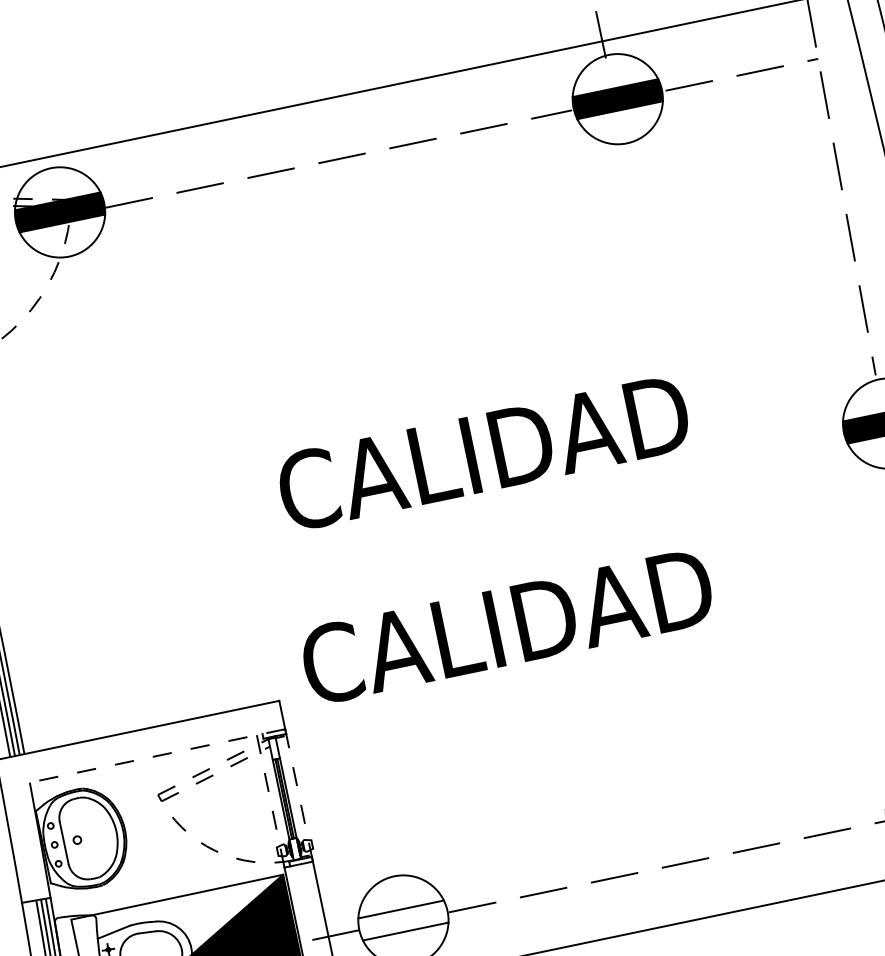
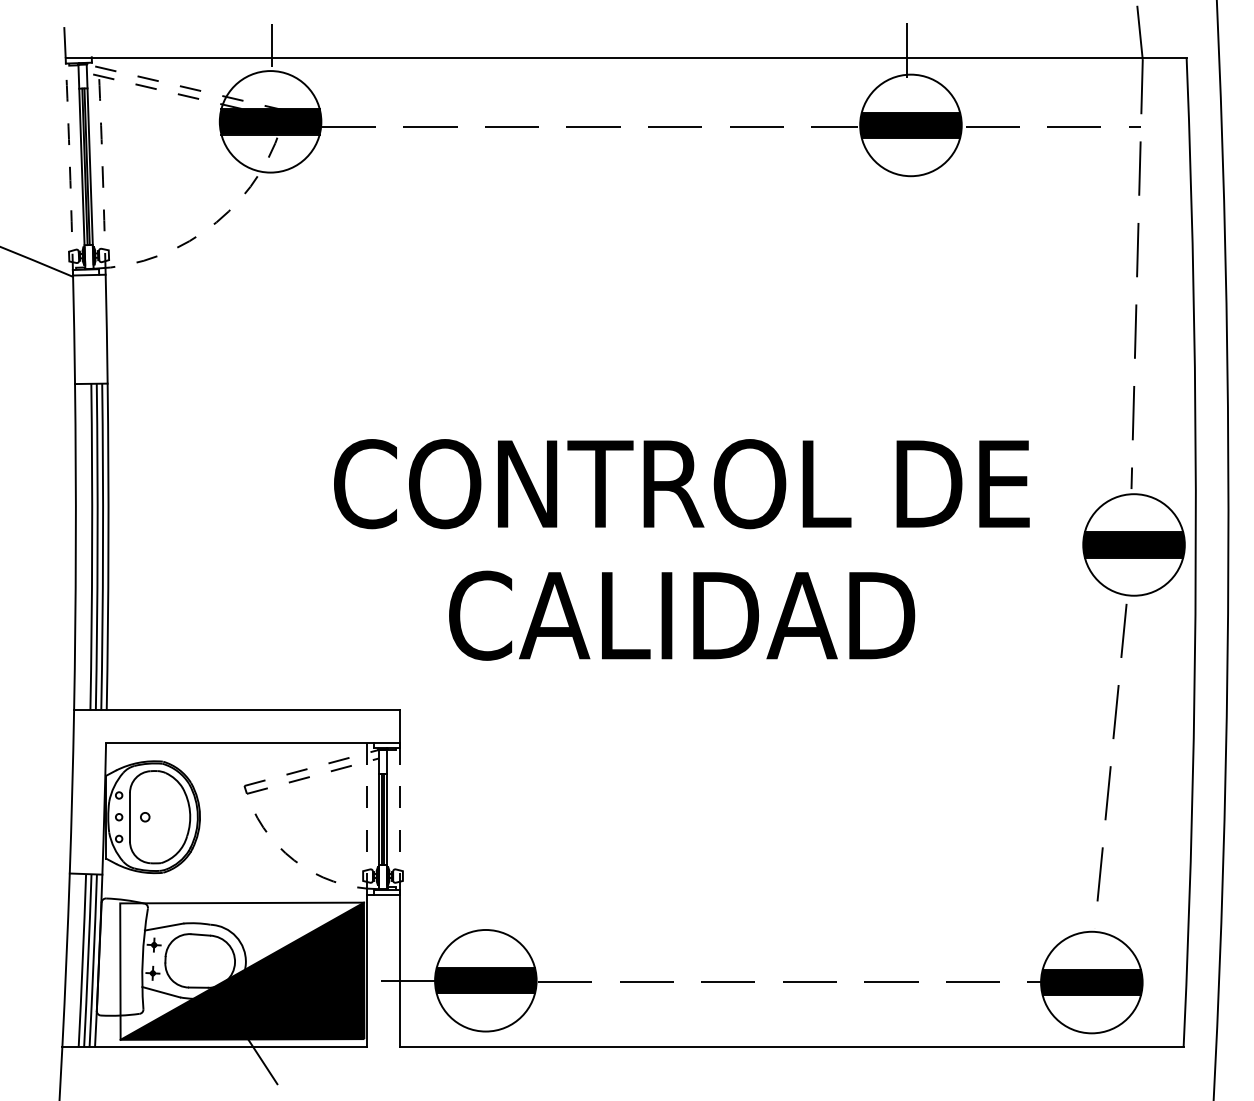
line: (47, 145) -> (272, 45), added
text: (483, 453) -> (681, 484), CALIDAD -> CONTROL DE
text: (507, 626) -> (682, 615), moved
line: (157, 755) -> (252, 742), dashed -> solid
fill: (403, 920) -> (485, 980), added

